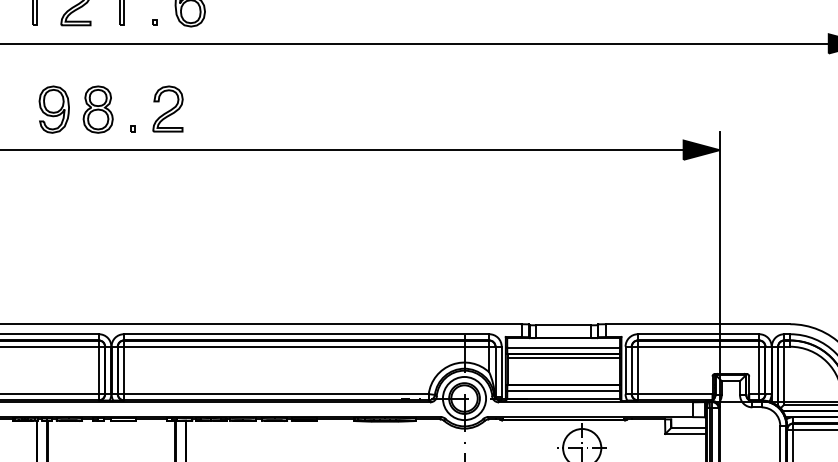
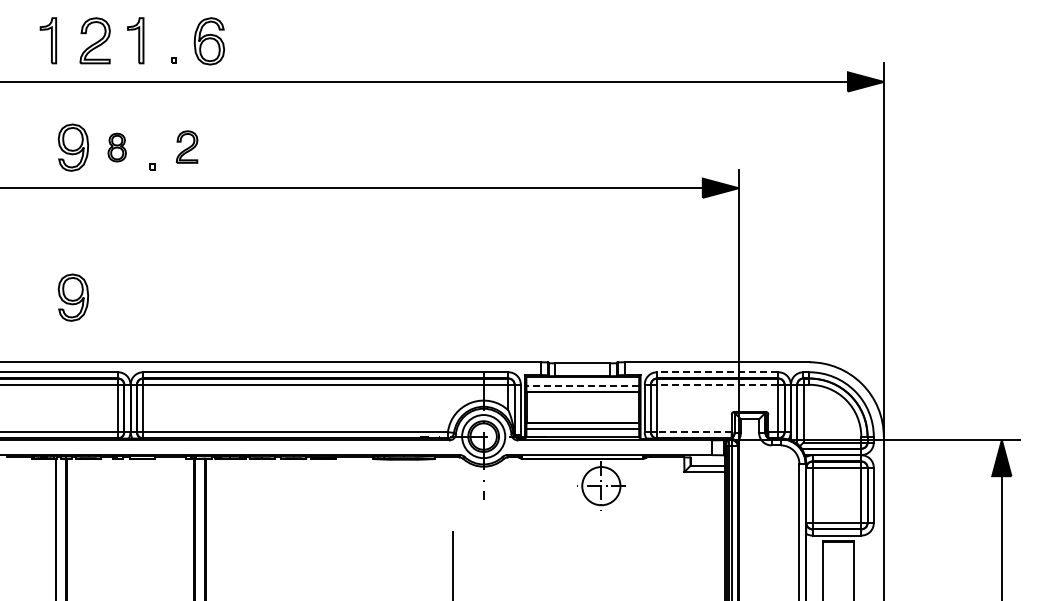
part: (167, 108) -> (186, 146), size x0.7
part: (97, 109) -> (116, 147), size x0.6
part: (54, 259) -> (73, 297), added
line: (698, 334) -> (717, 372), solid -> dashed
line: (698, 346) -> (717, 384), solid -> dashed
line: (563, 347) -> (582, 385), solid -> dashed
line: (563, 357) -> (582, 395), removed
line: (674, 394) -> (693, 432), solid -> dashed

